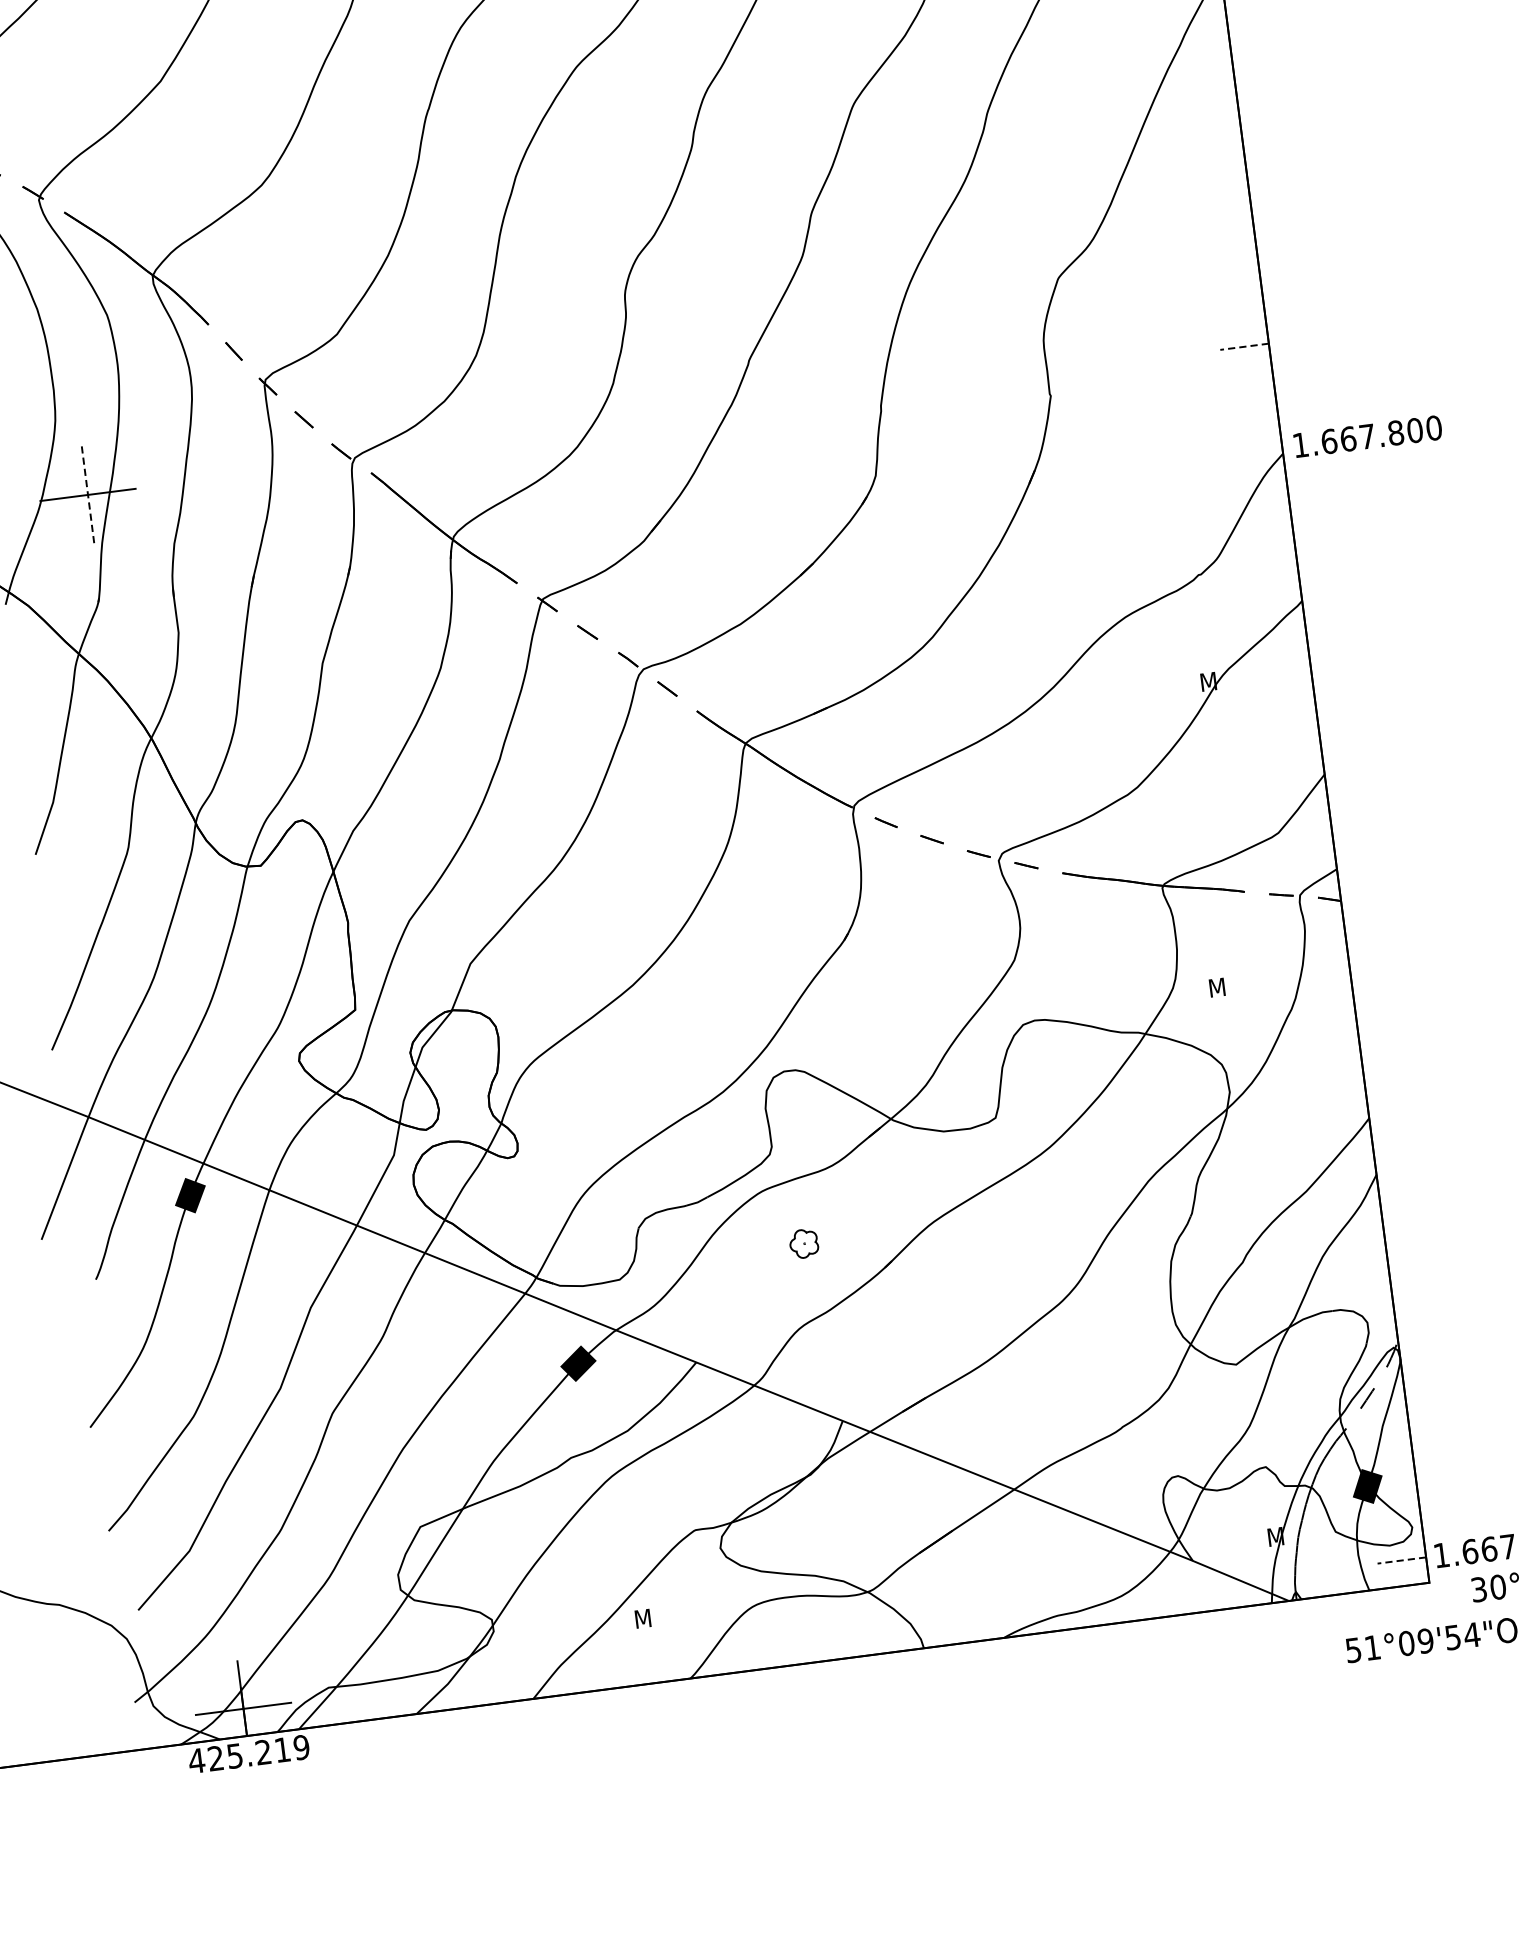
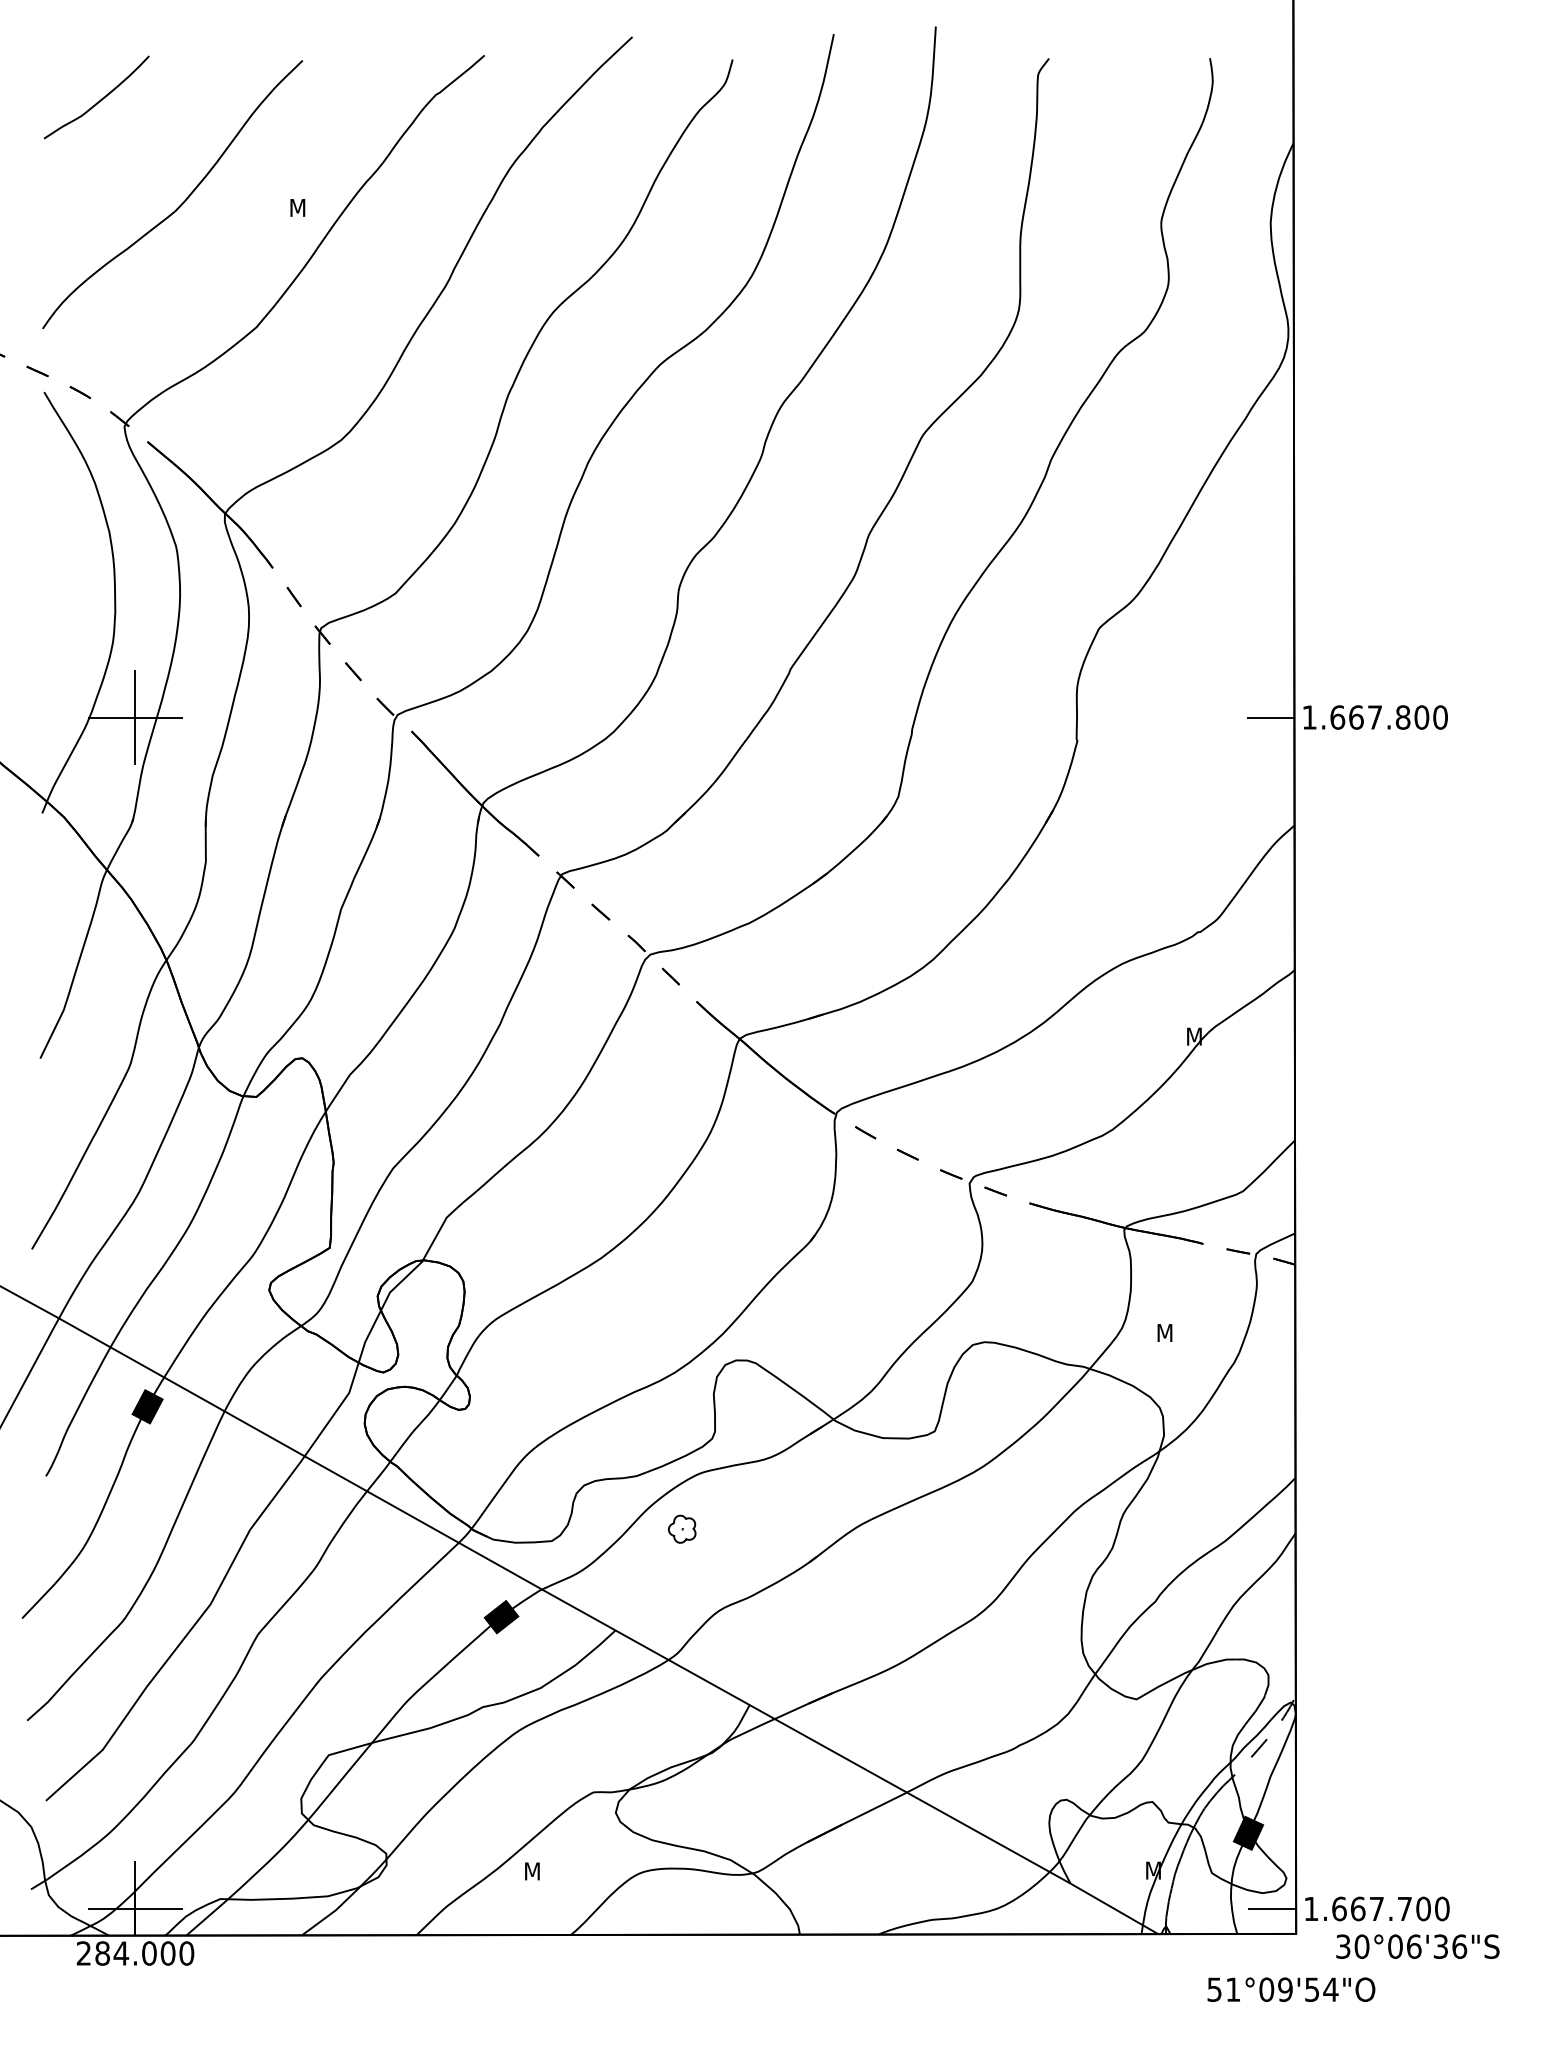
line: (1244, 346) -> (1270, 717), dashed -> solid
text: (1367, 436) -> (1375, 717), moved
line: (88, 494) -> (135, 717), dashed -> solid
part: (804, 1243) -> (682, 1528), moved
line: (1402, 1560) -> (1272, 1909), dashed -> solid
text: (249, 1754) -> (135, 1953), 425.219 -> 284.000

